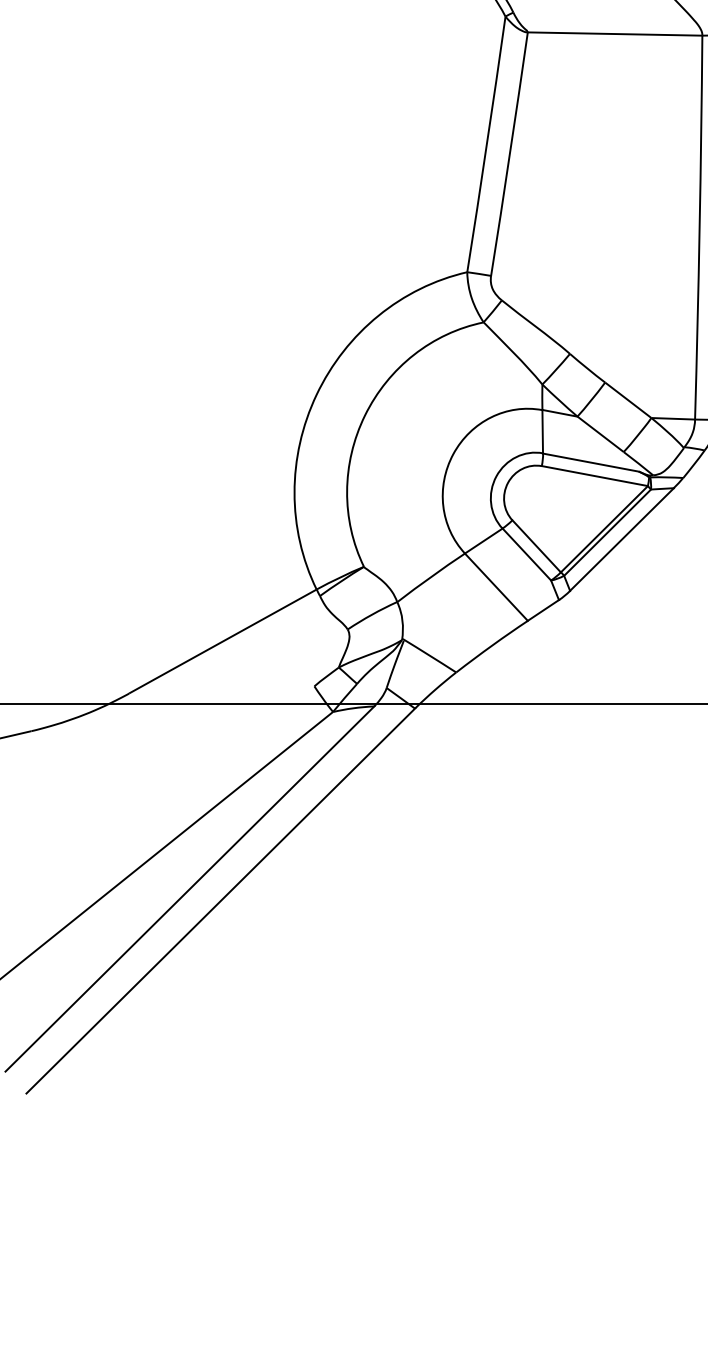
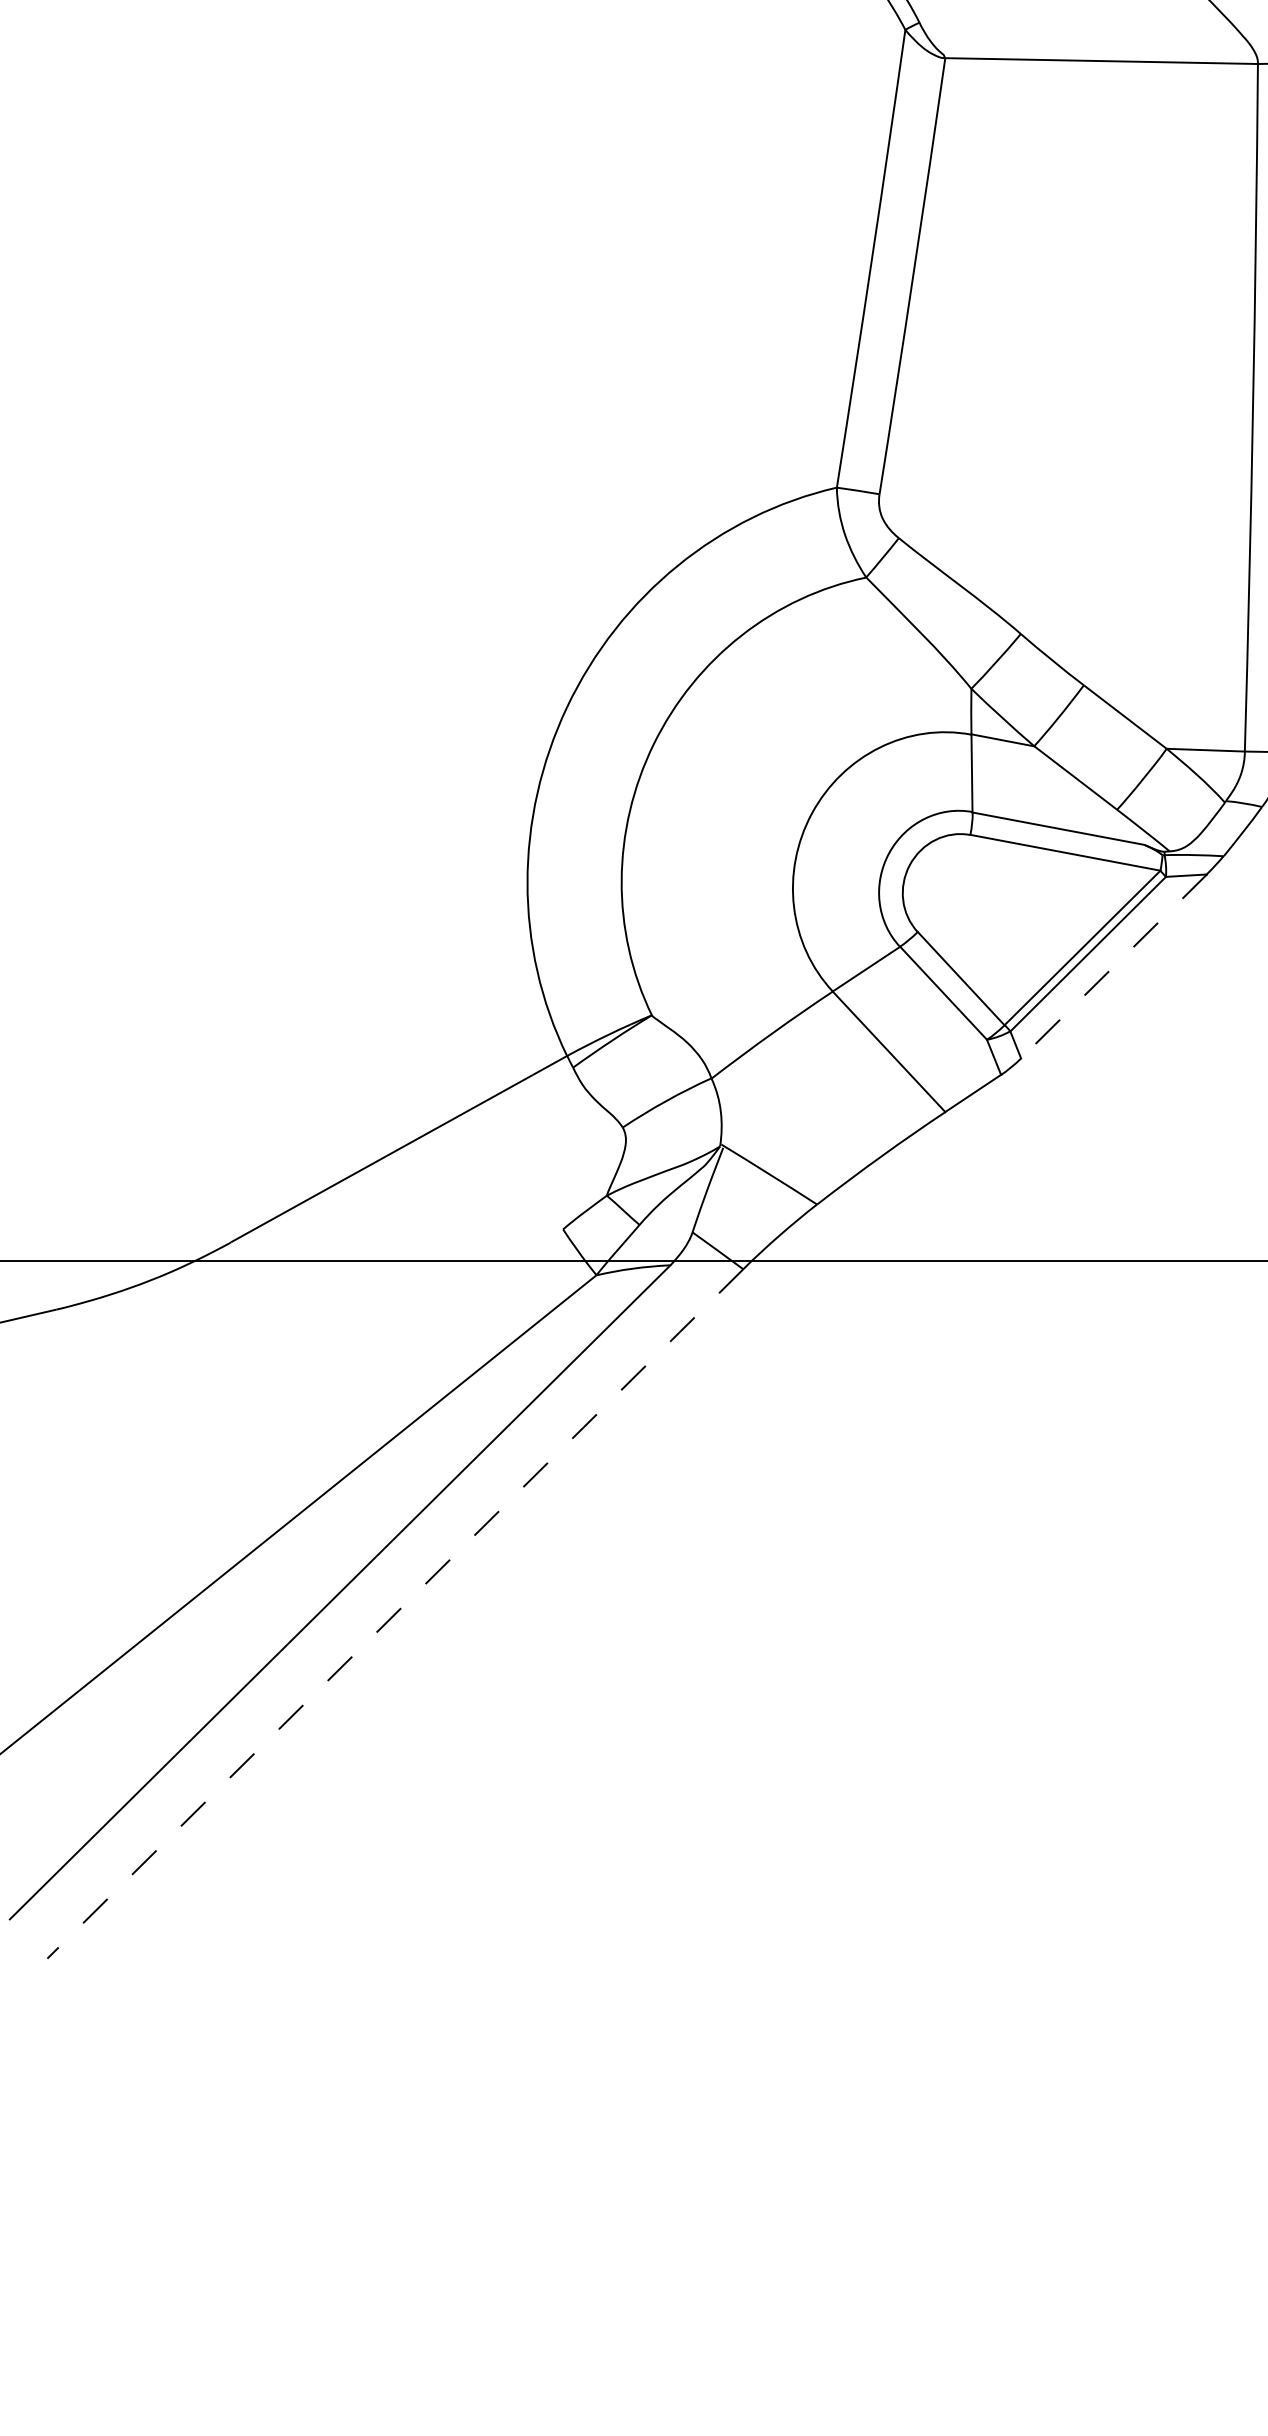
line: (622, 539) -> (1114, 966), solid -> dashed
line: (220, 901) -> (394, 1614), solid -> dashed

